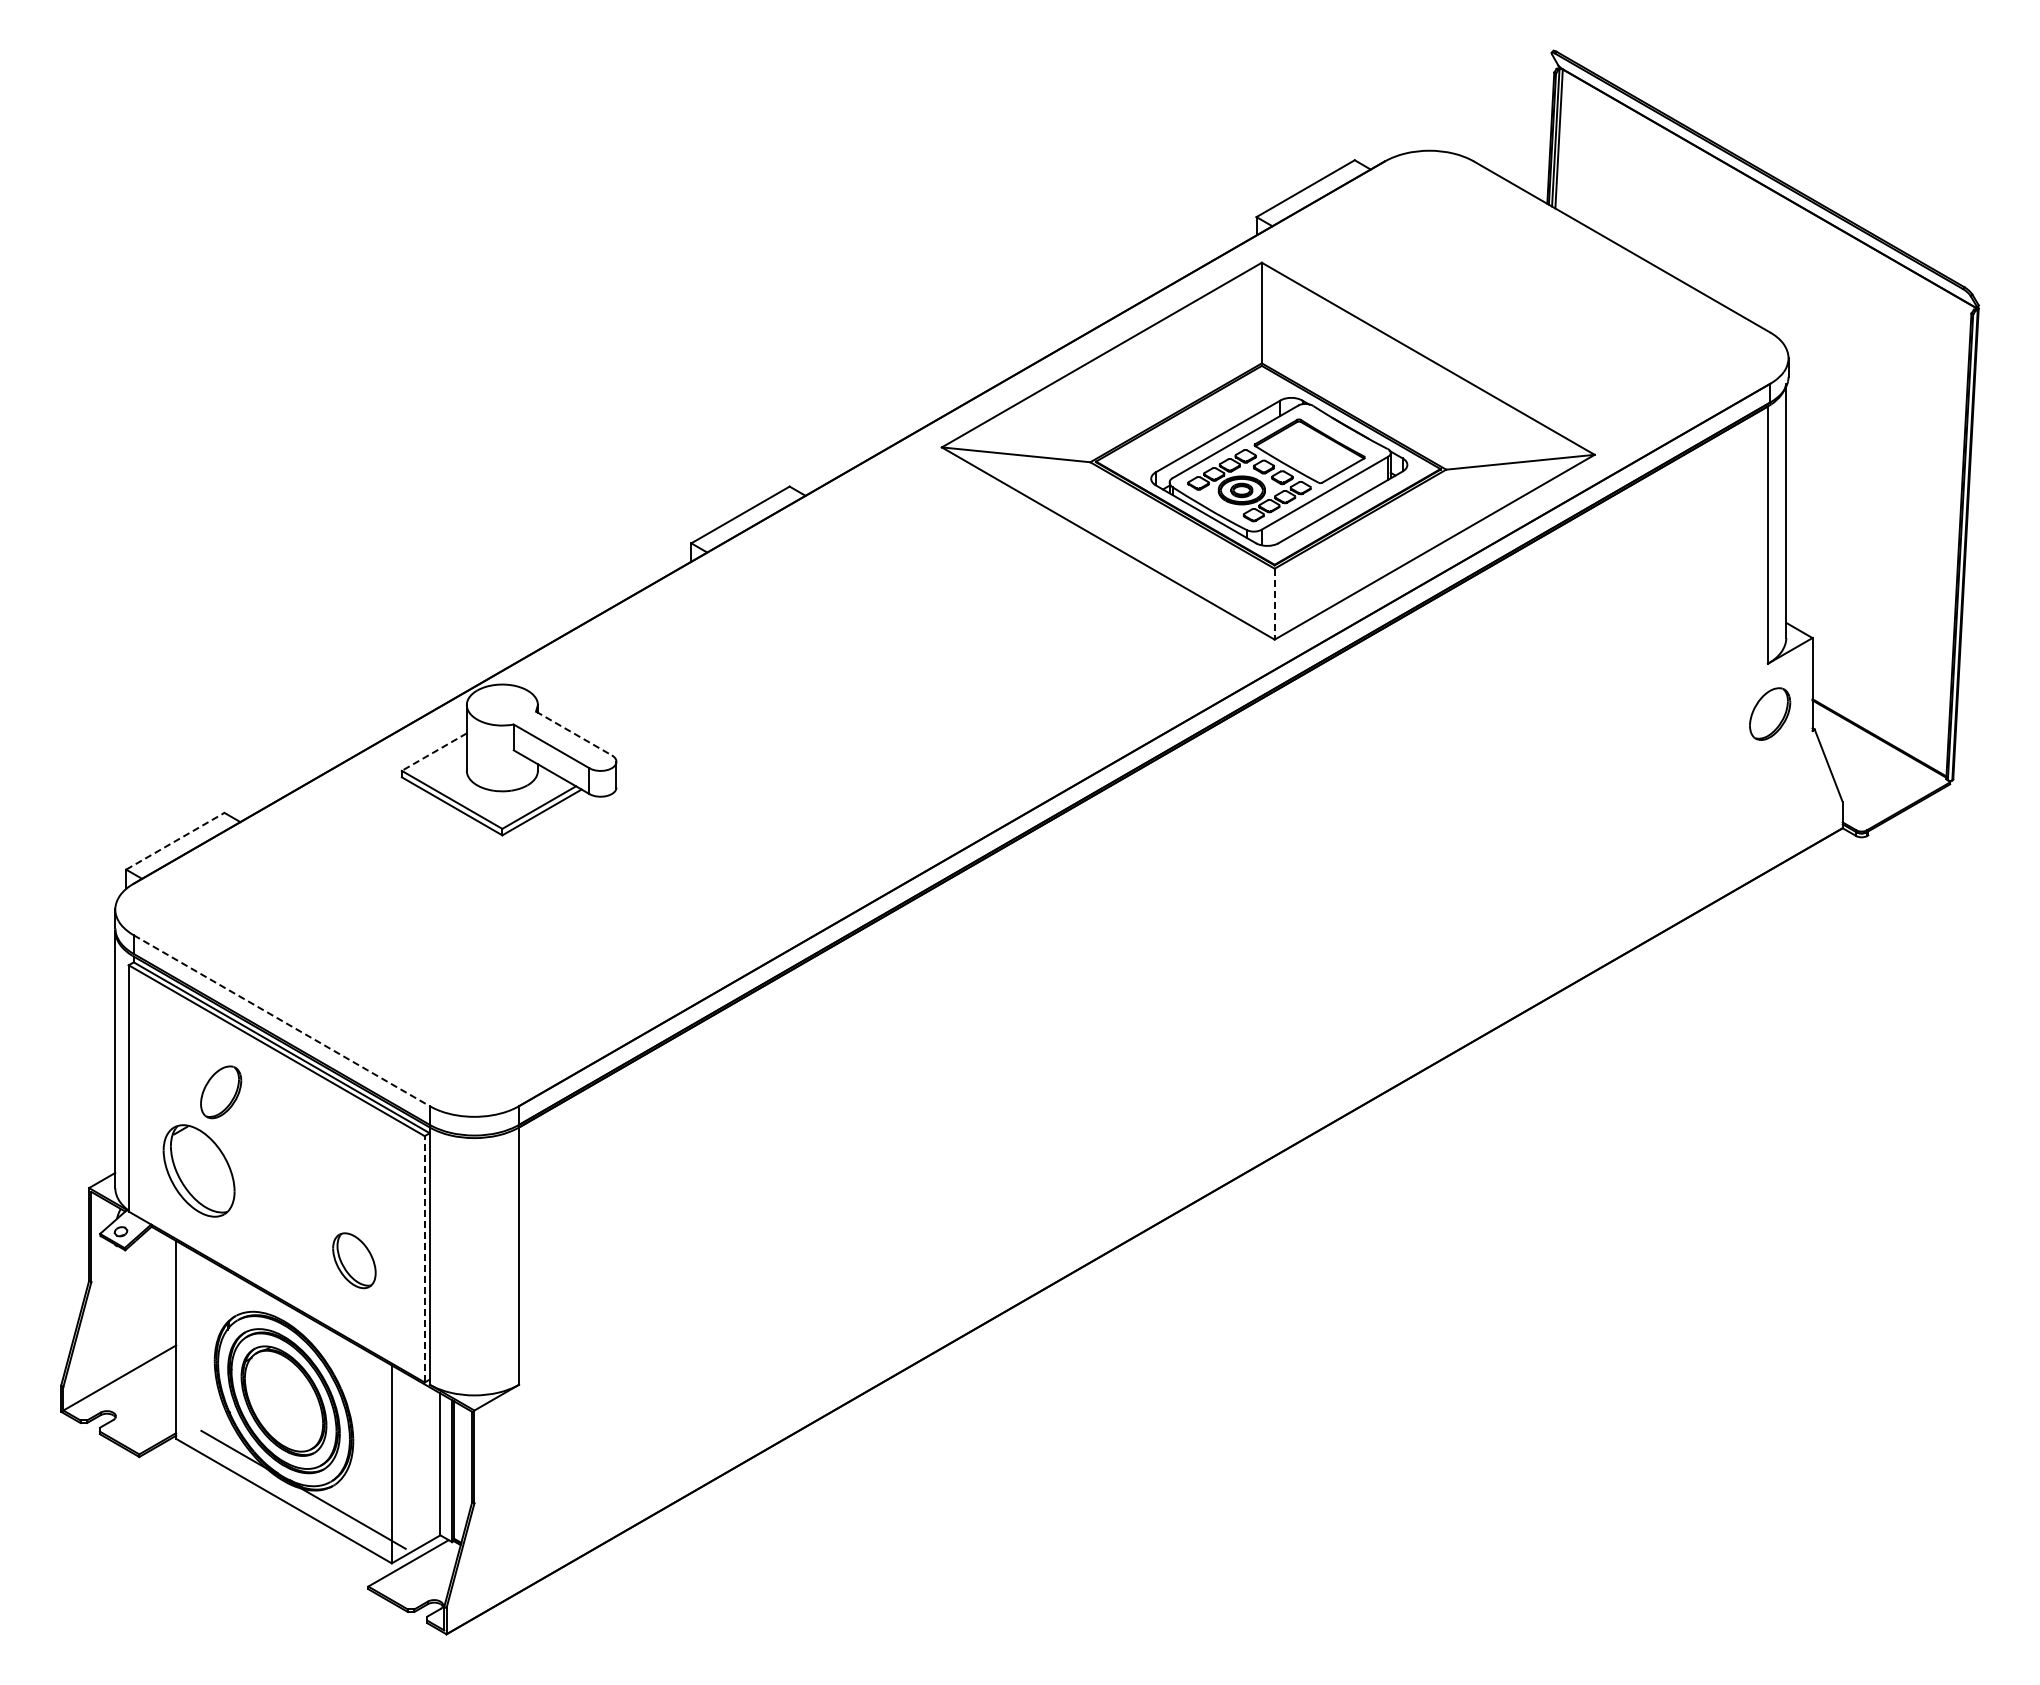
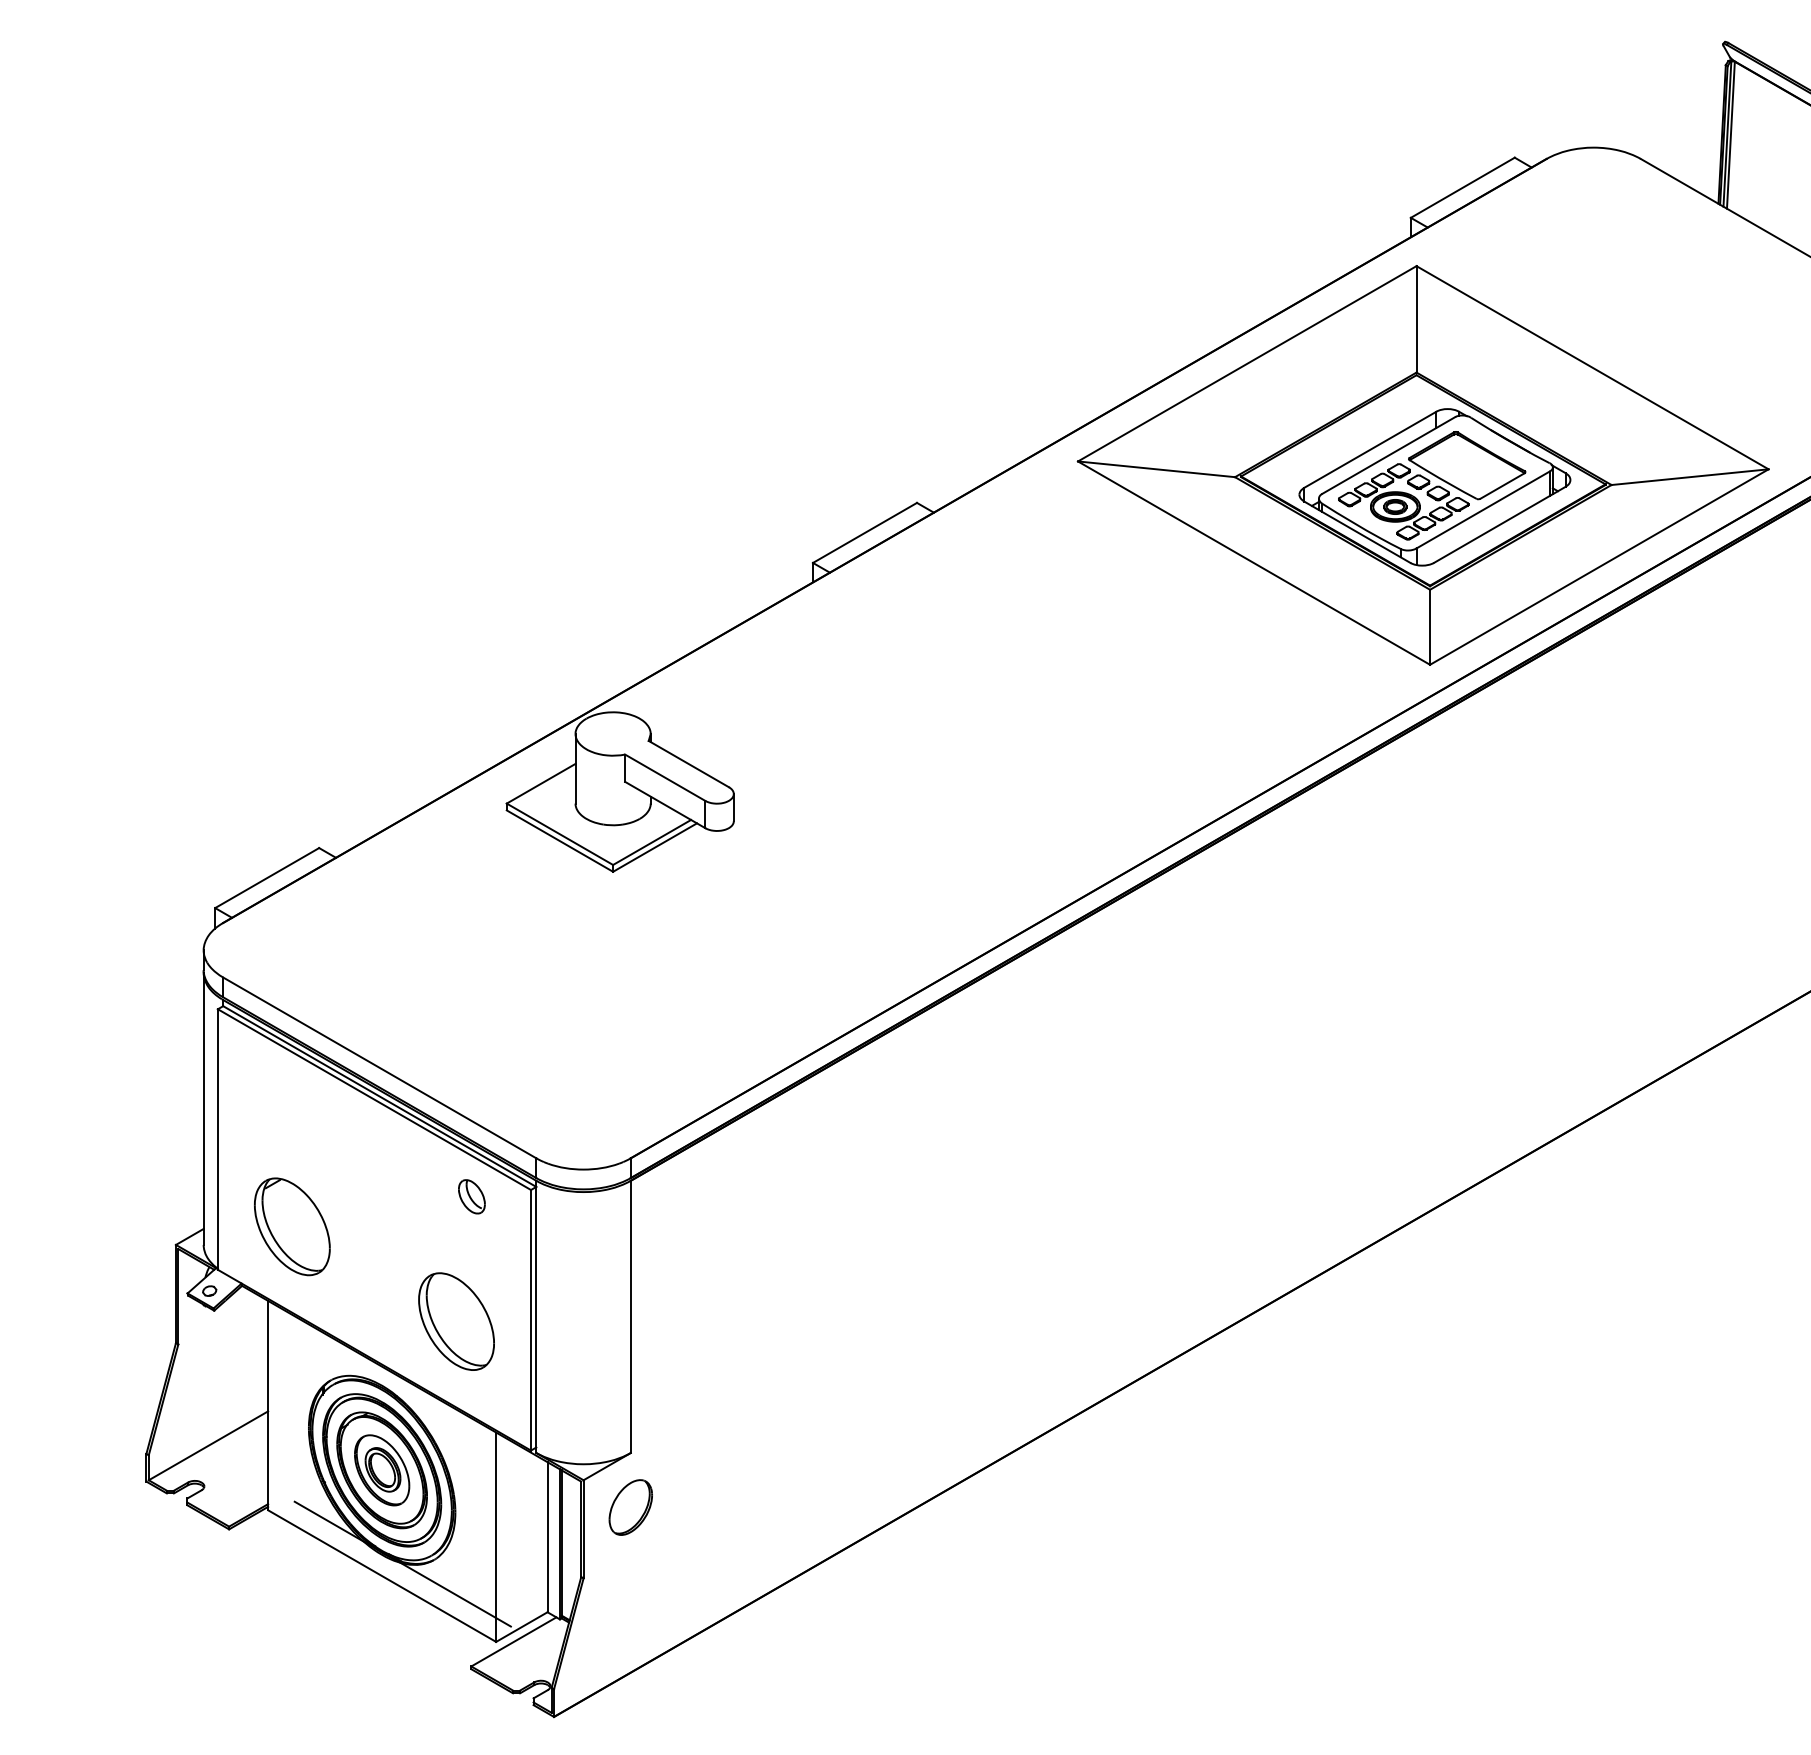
line: (1274, 604) -> (1429, 627), dashed -> solid
line: (573, 733) -> (688, 764), dashed -> solid
line: (434, 752) -> (541, 784), dashed -> solid
line: (175, 841) -> (267, 878), dashed -> solid
line: (281, 1020) -> (379, 1067), dashed -> solid
part: (221, 1092) -> (631, 1507), moved
part: (368, 1142) -> (471, 1196), added
line: (424, 1258) -> (530, 1319), dashed -> solid
part: (354, 1260) -> (456, 1321), size x1.67
part: (283, 1401) -> (381, 1470), added

